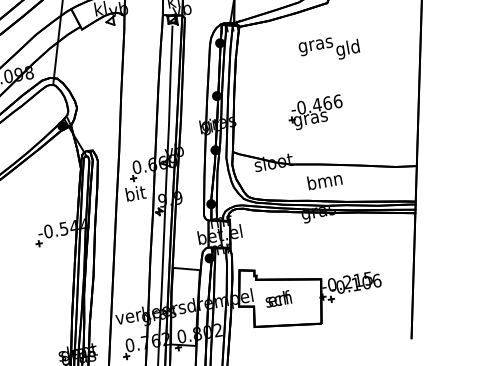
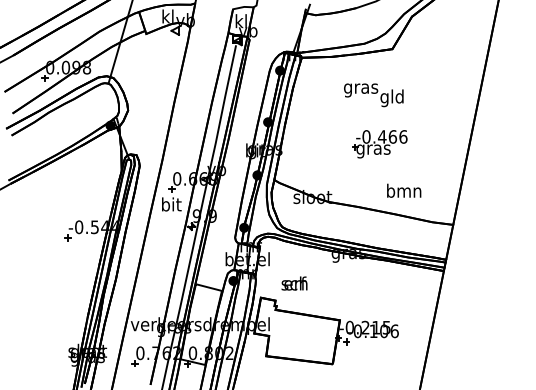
text: (329, 49) -> (373, 95), moved
part: (315, 112) -> (379, 144), moved
text: (325, 180) -> (404, 190), moved
text: (278, 298) -> (294, 283), moved

